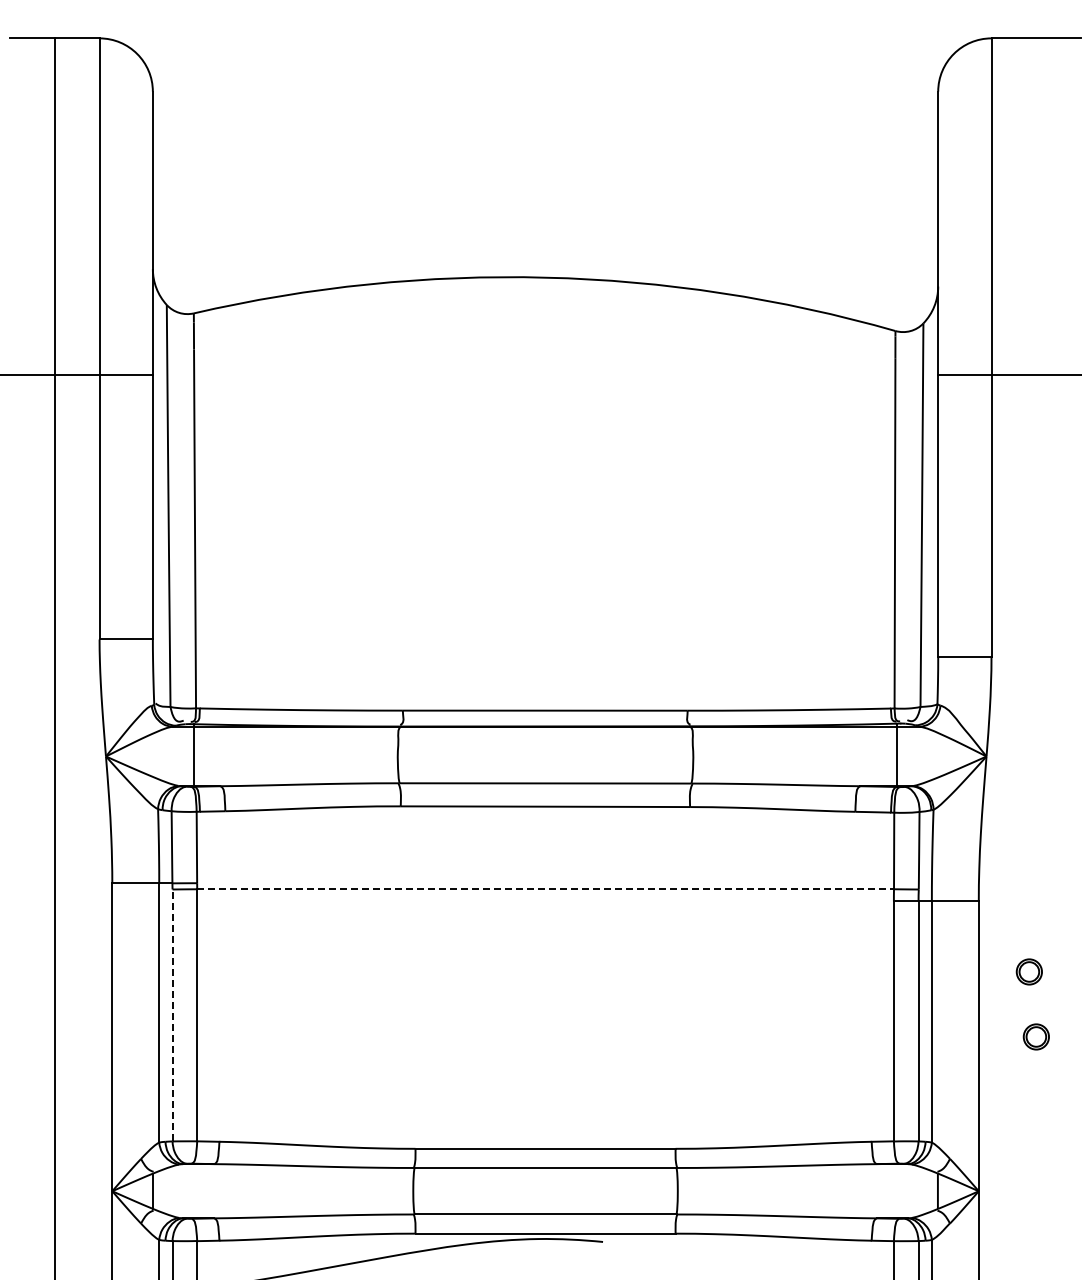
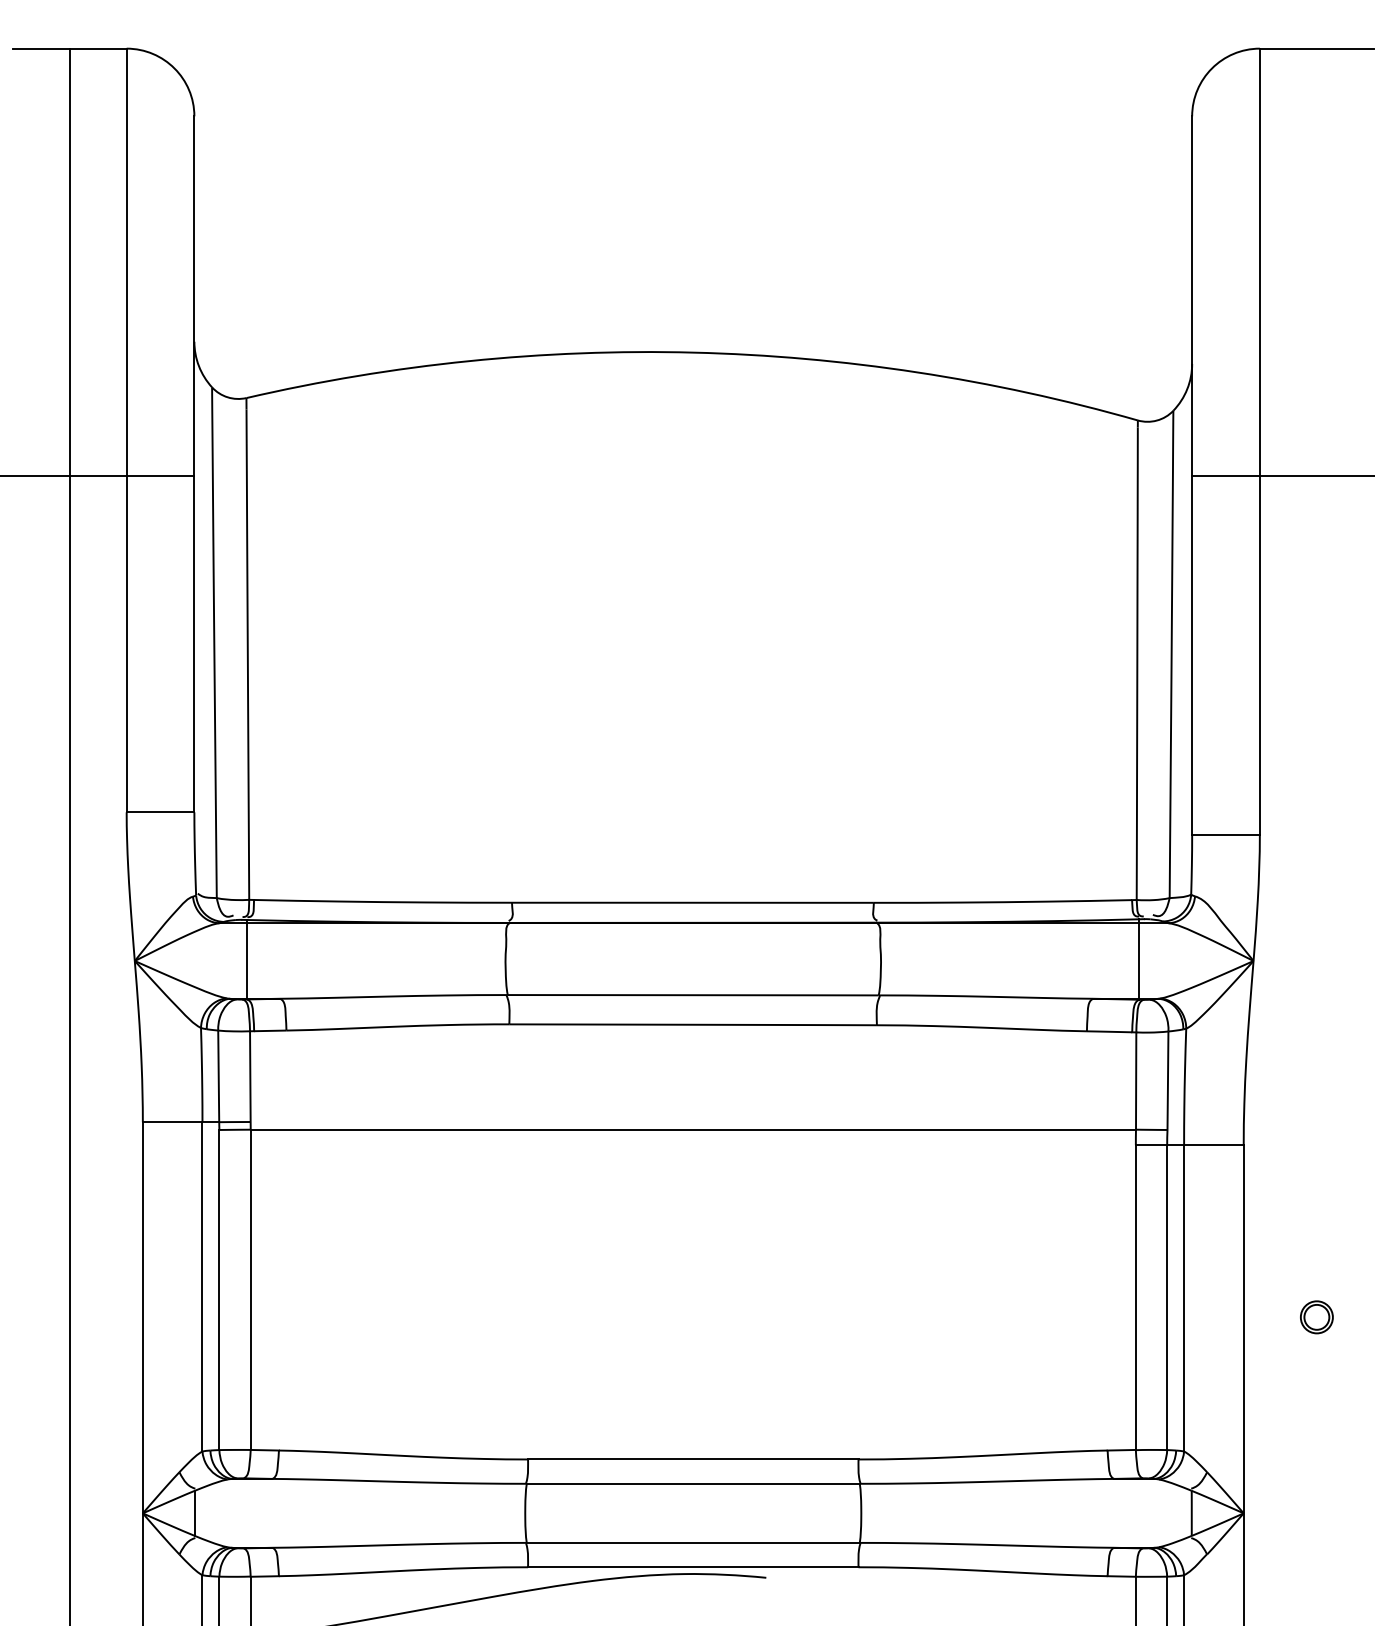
line: (546, 889) -> (694, 1129), dashed -> solid
part: (1028, 971) -> (1306, 1234), removed
line: (172, 1015) -> (219, 1290), dashed -> solid

